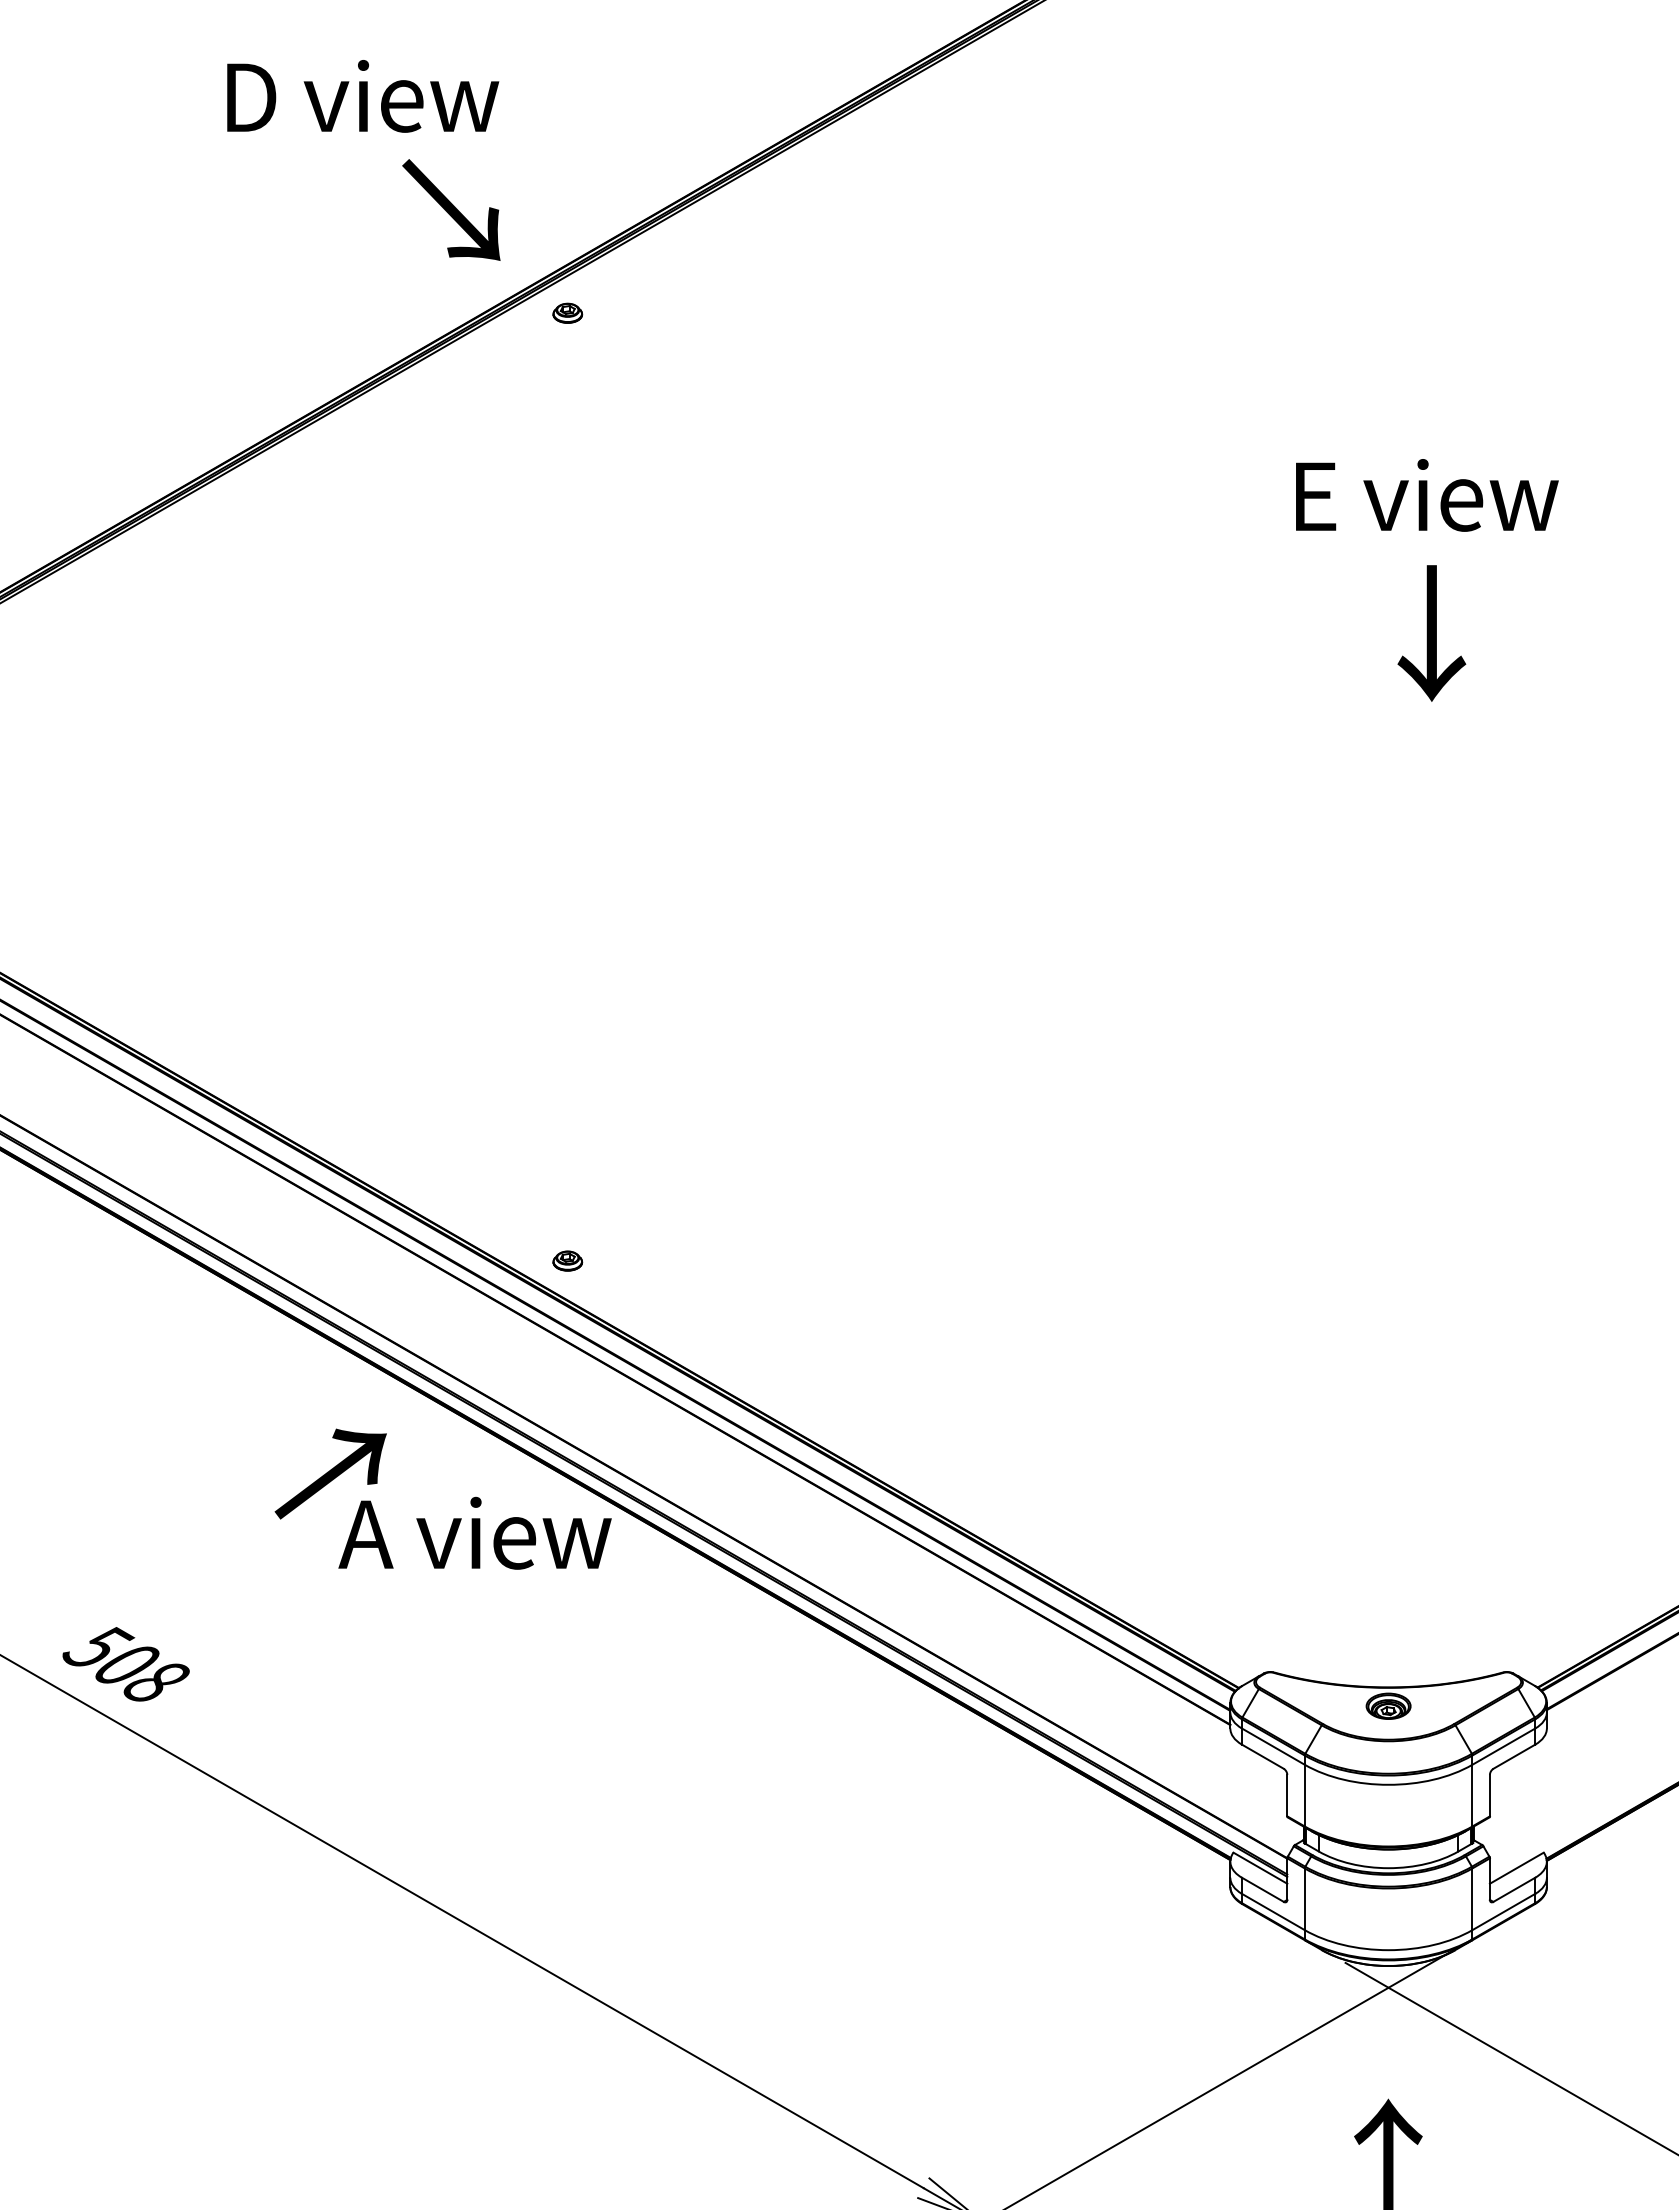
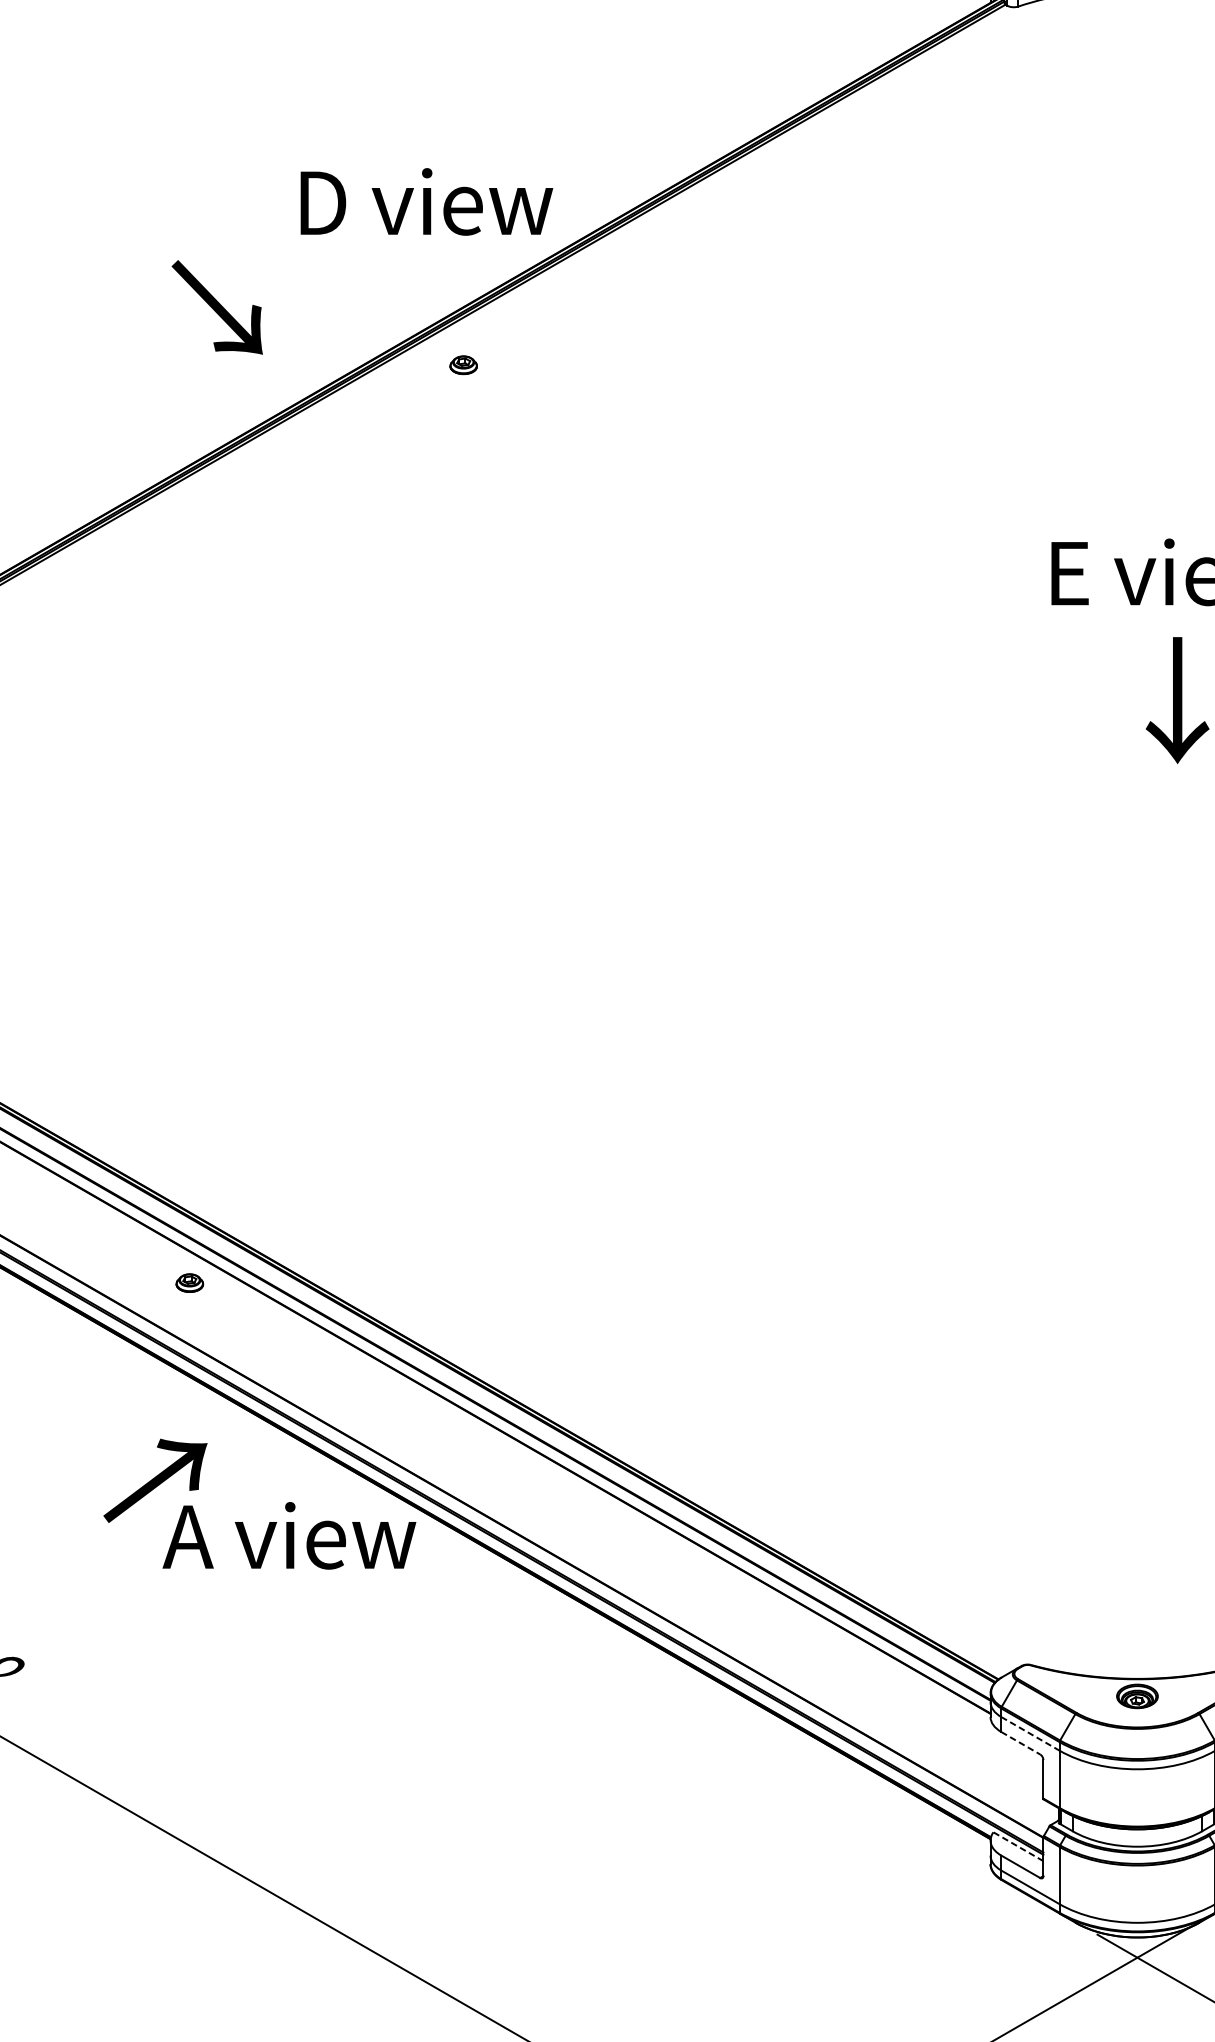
text: (363, 96) -> (427, 202), moved
text: (451, 209) -> (217, 306), moved
part: (567, 312) -> (463, 364), moved
part: (567, 1260) -> (189, 1282), moved
line: (1273, 1746) -> (1030, 1733), solid -> dashed
line: (1263, 1756) -> (1021, 1743), solid -> dashed
line: (1259, 1867) -> (1017, 1846), solid -> dashed

